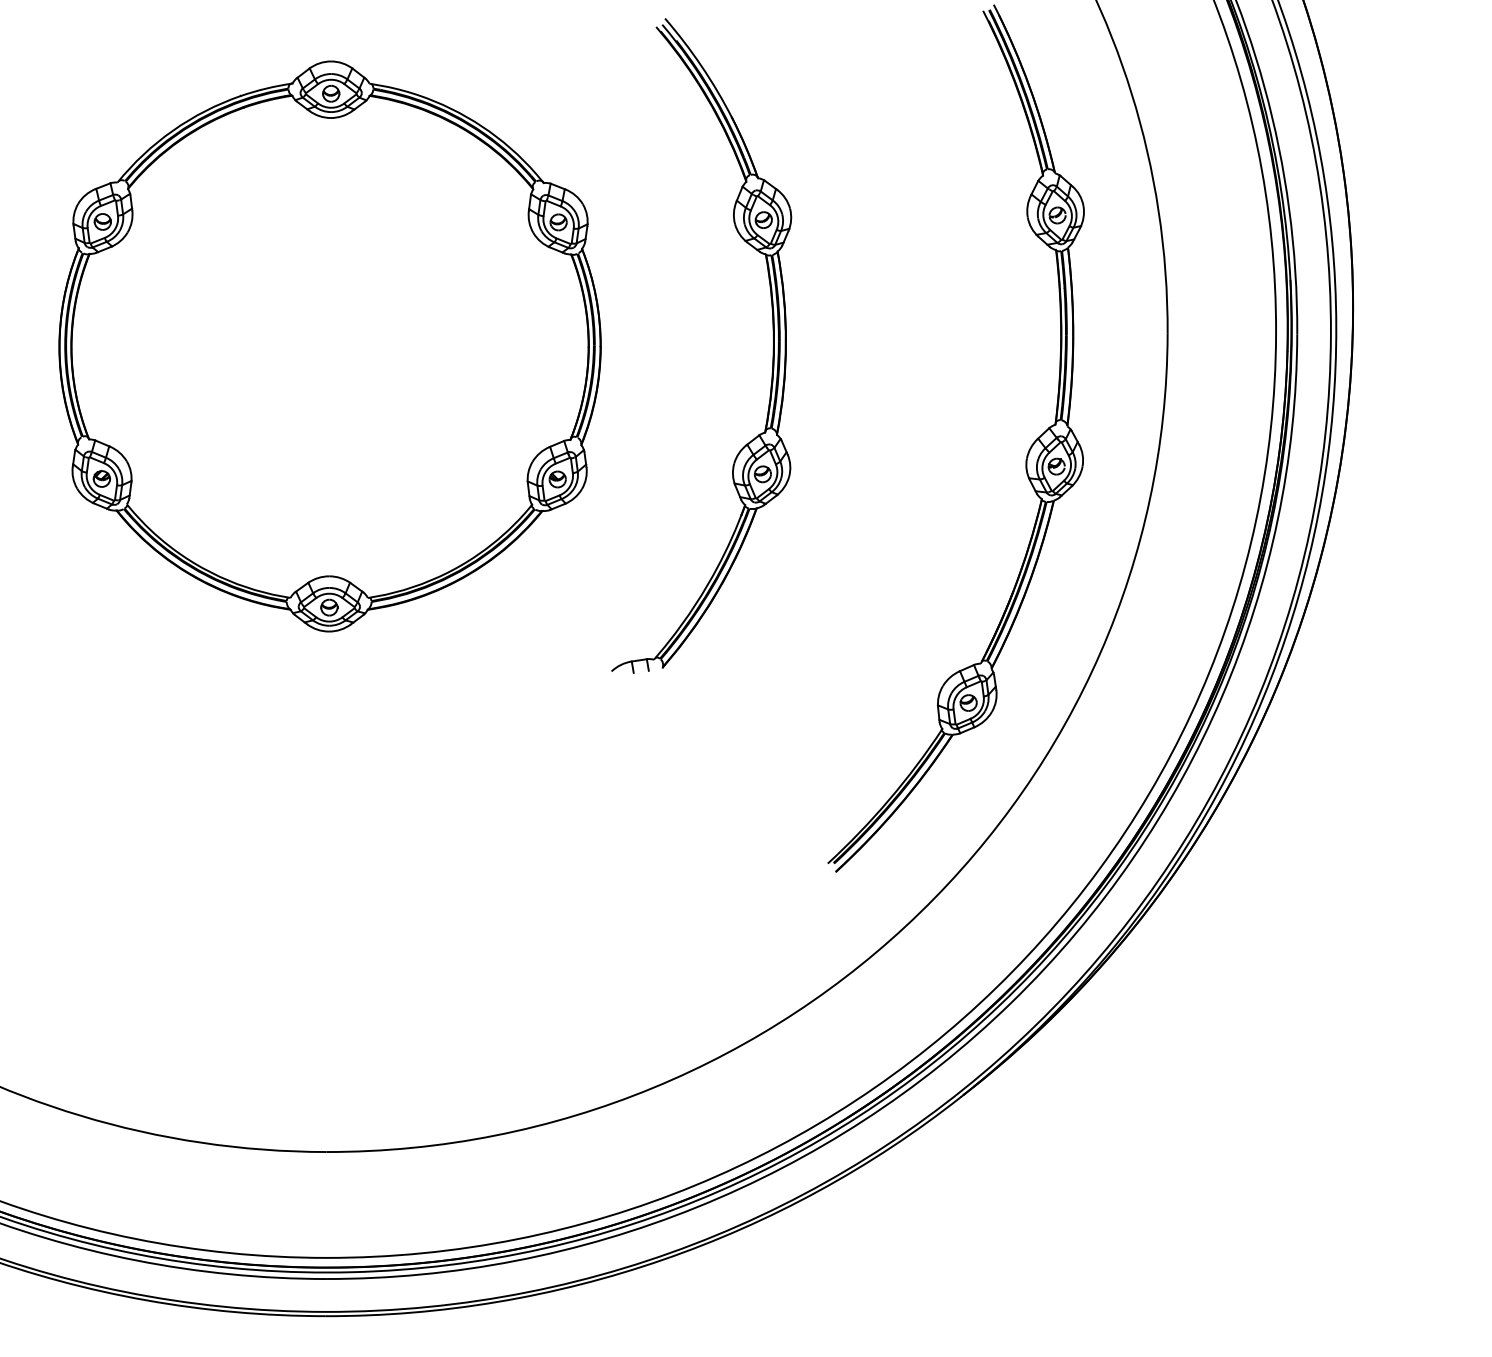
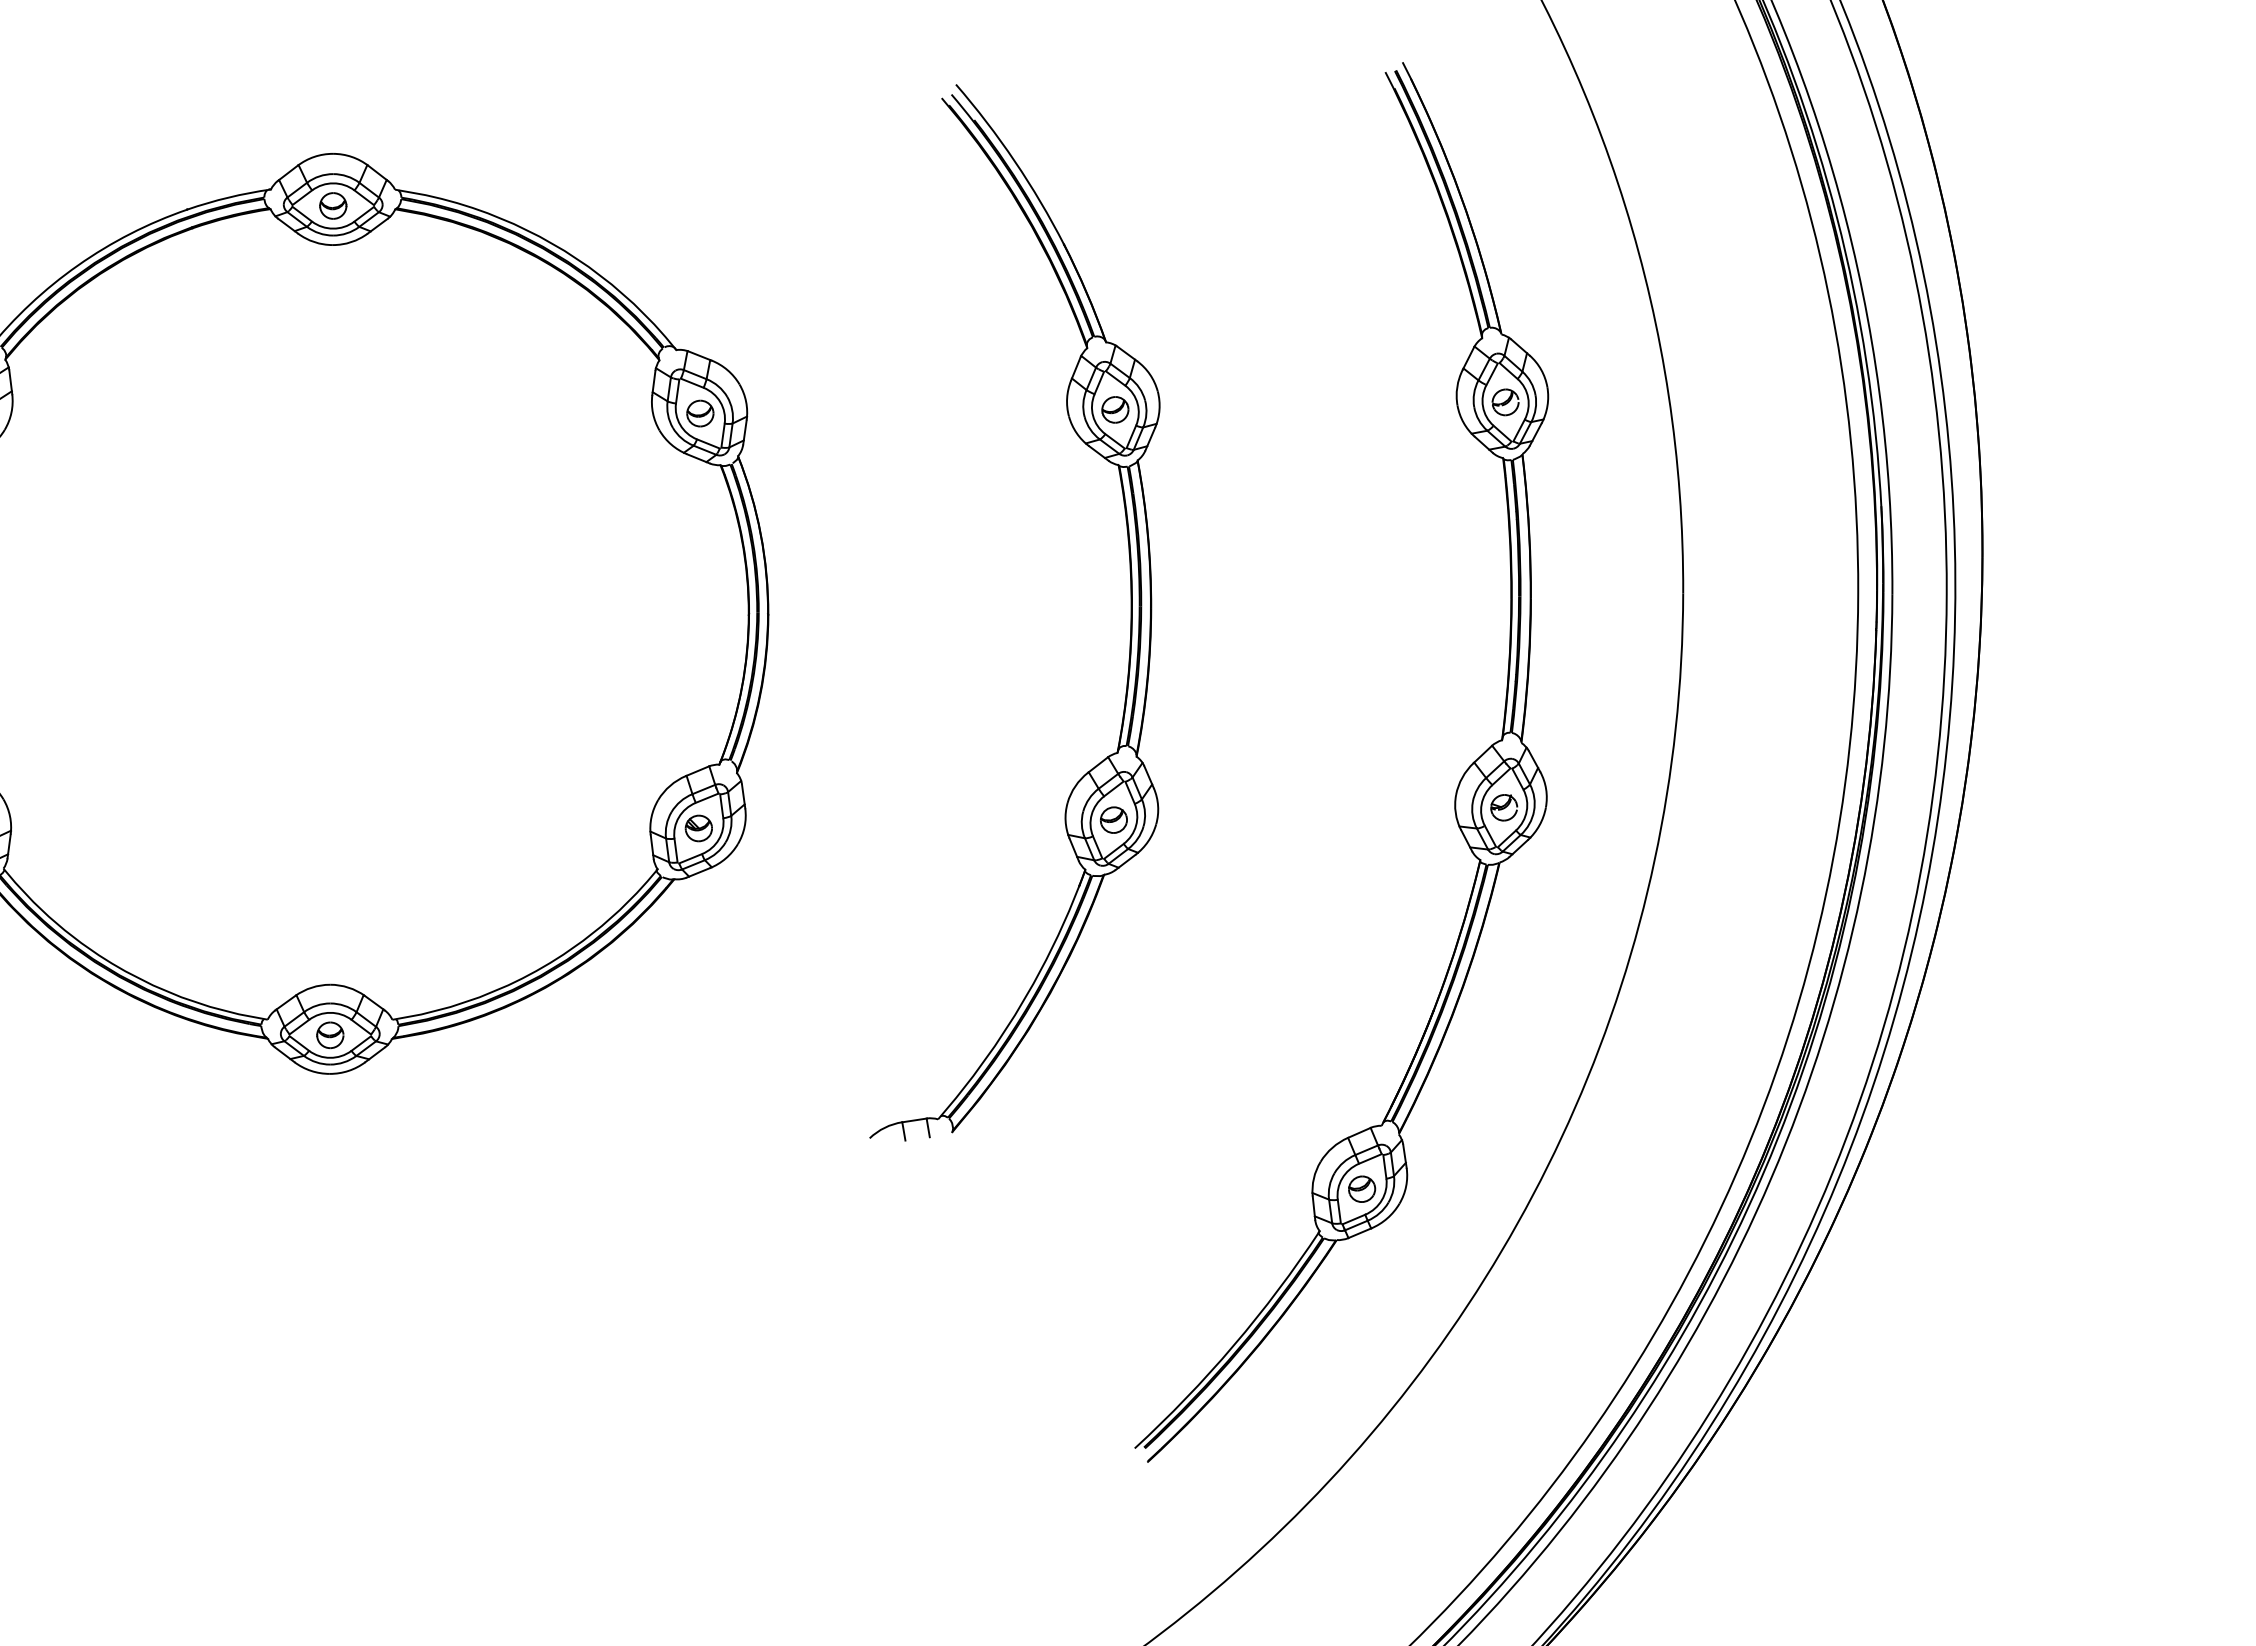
part: (772, 348) -> (1129, 617), moved

